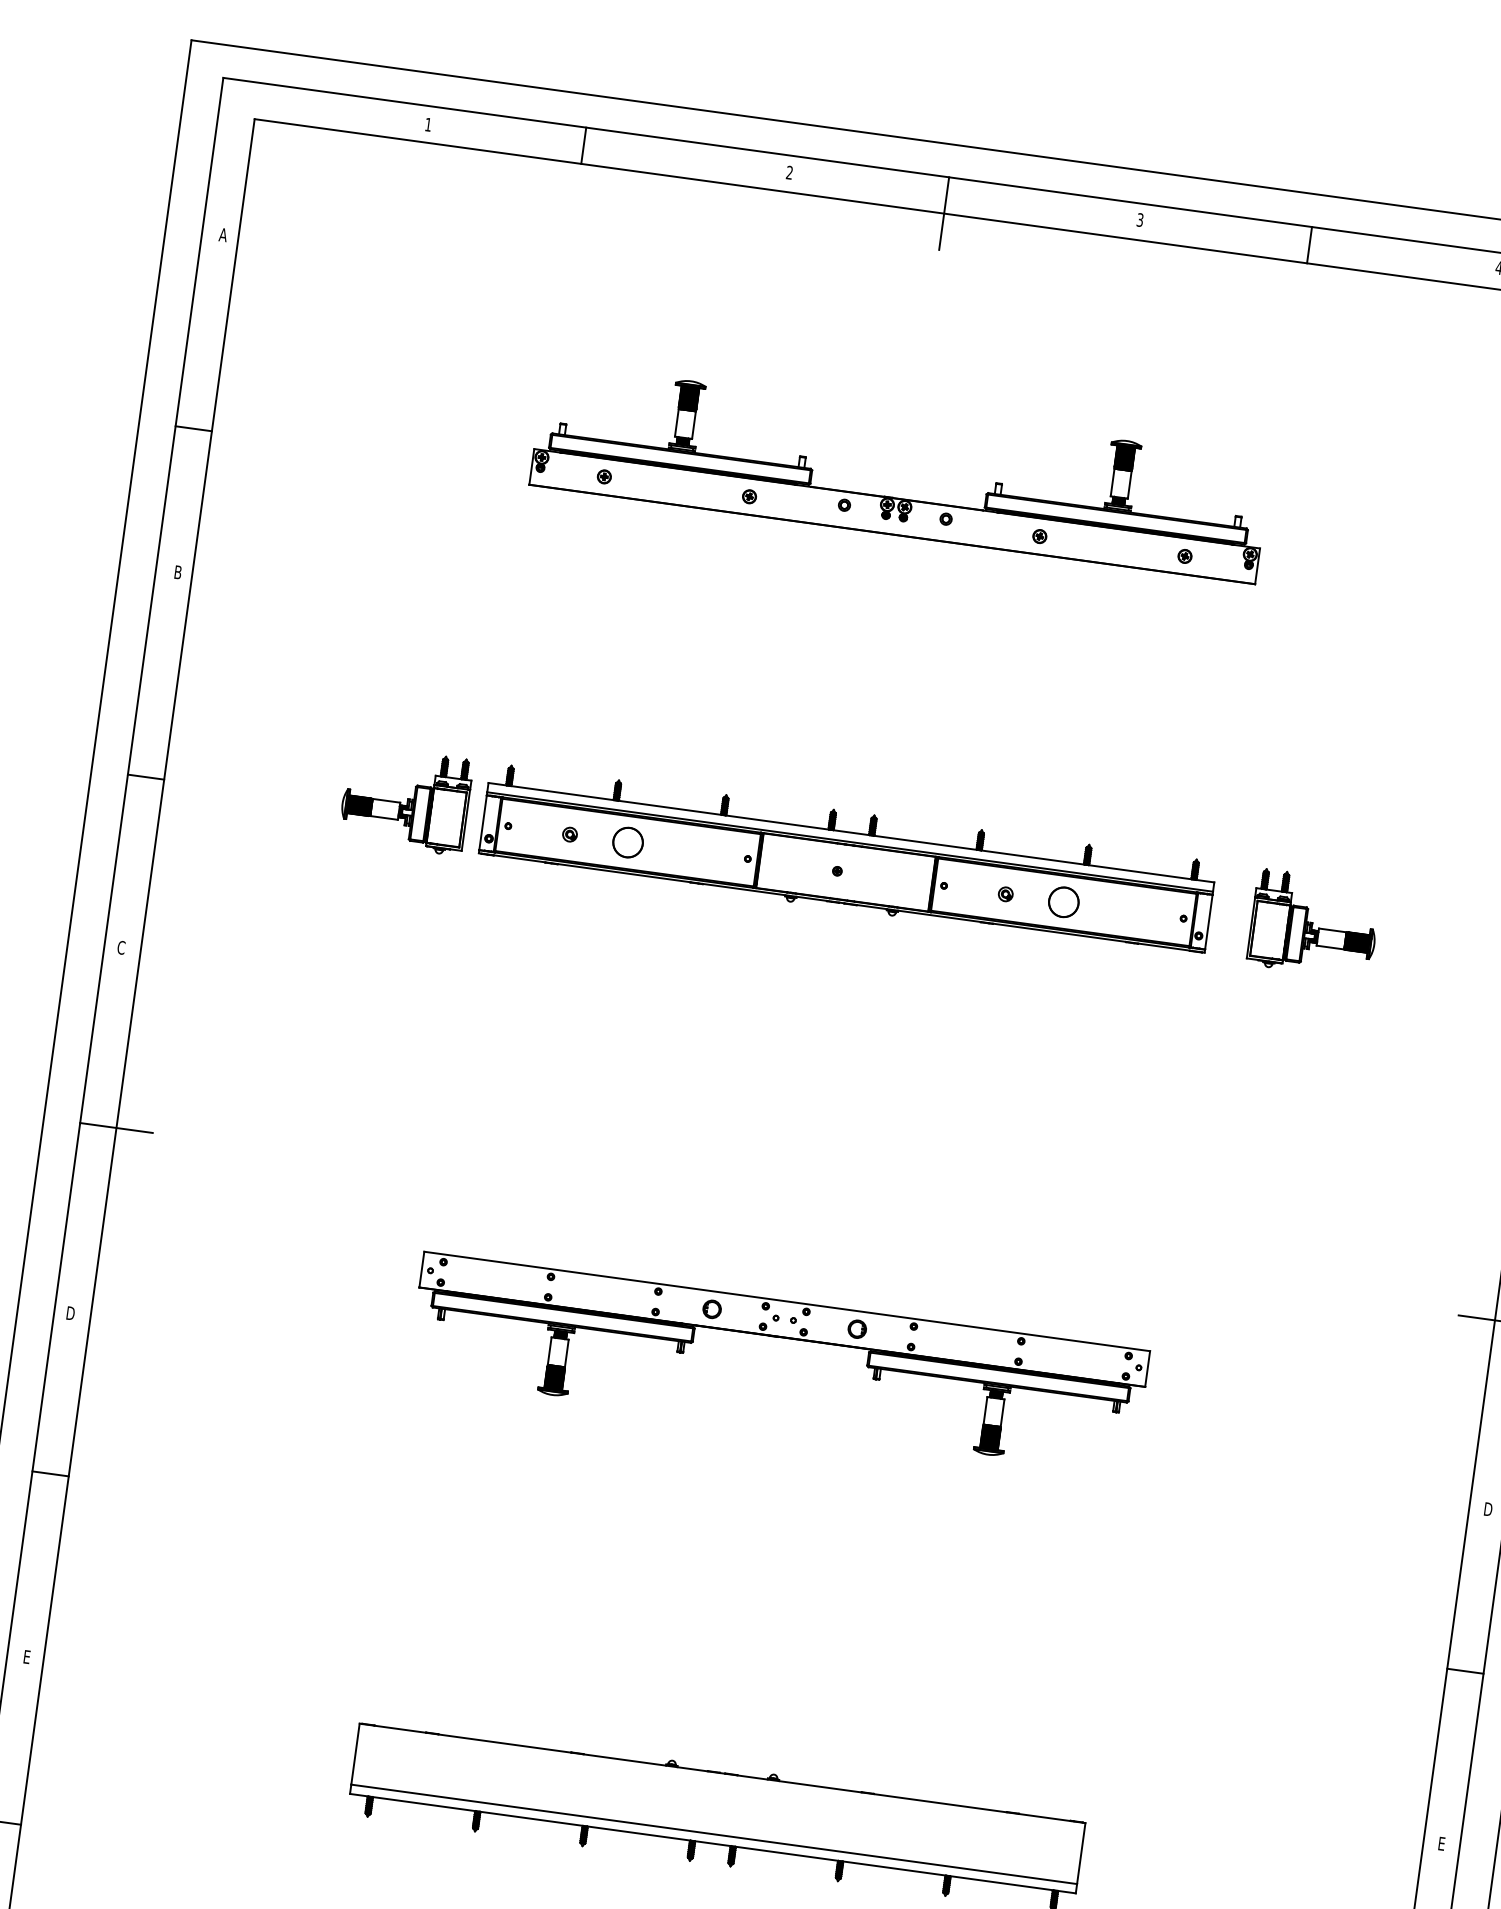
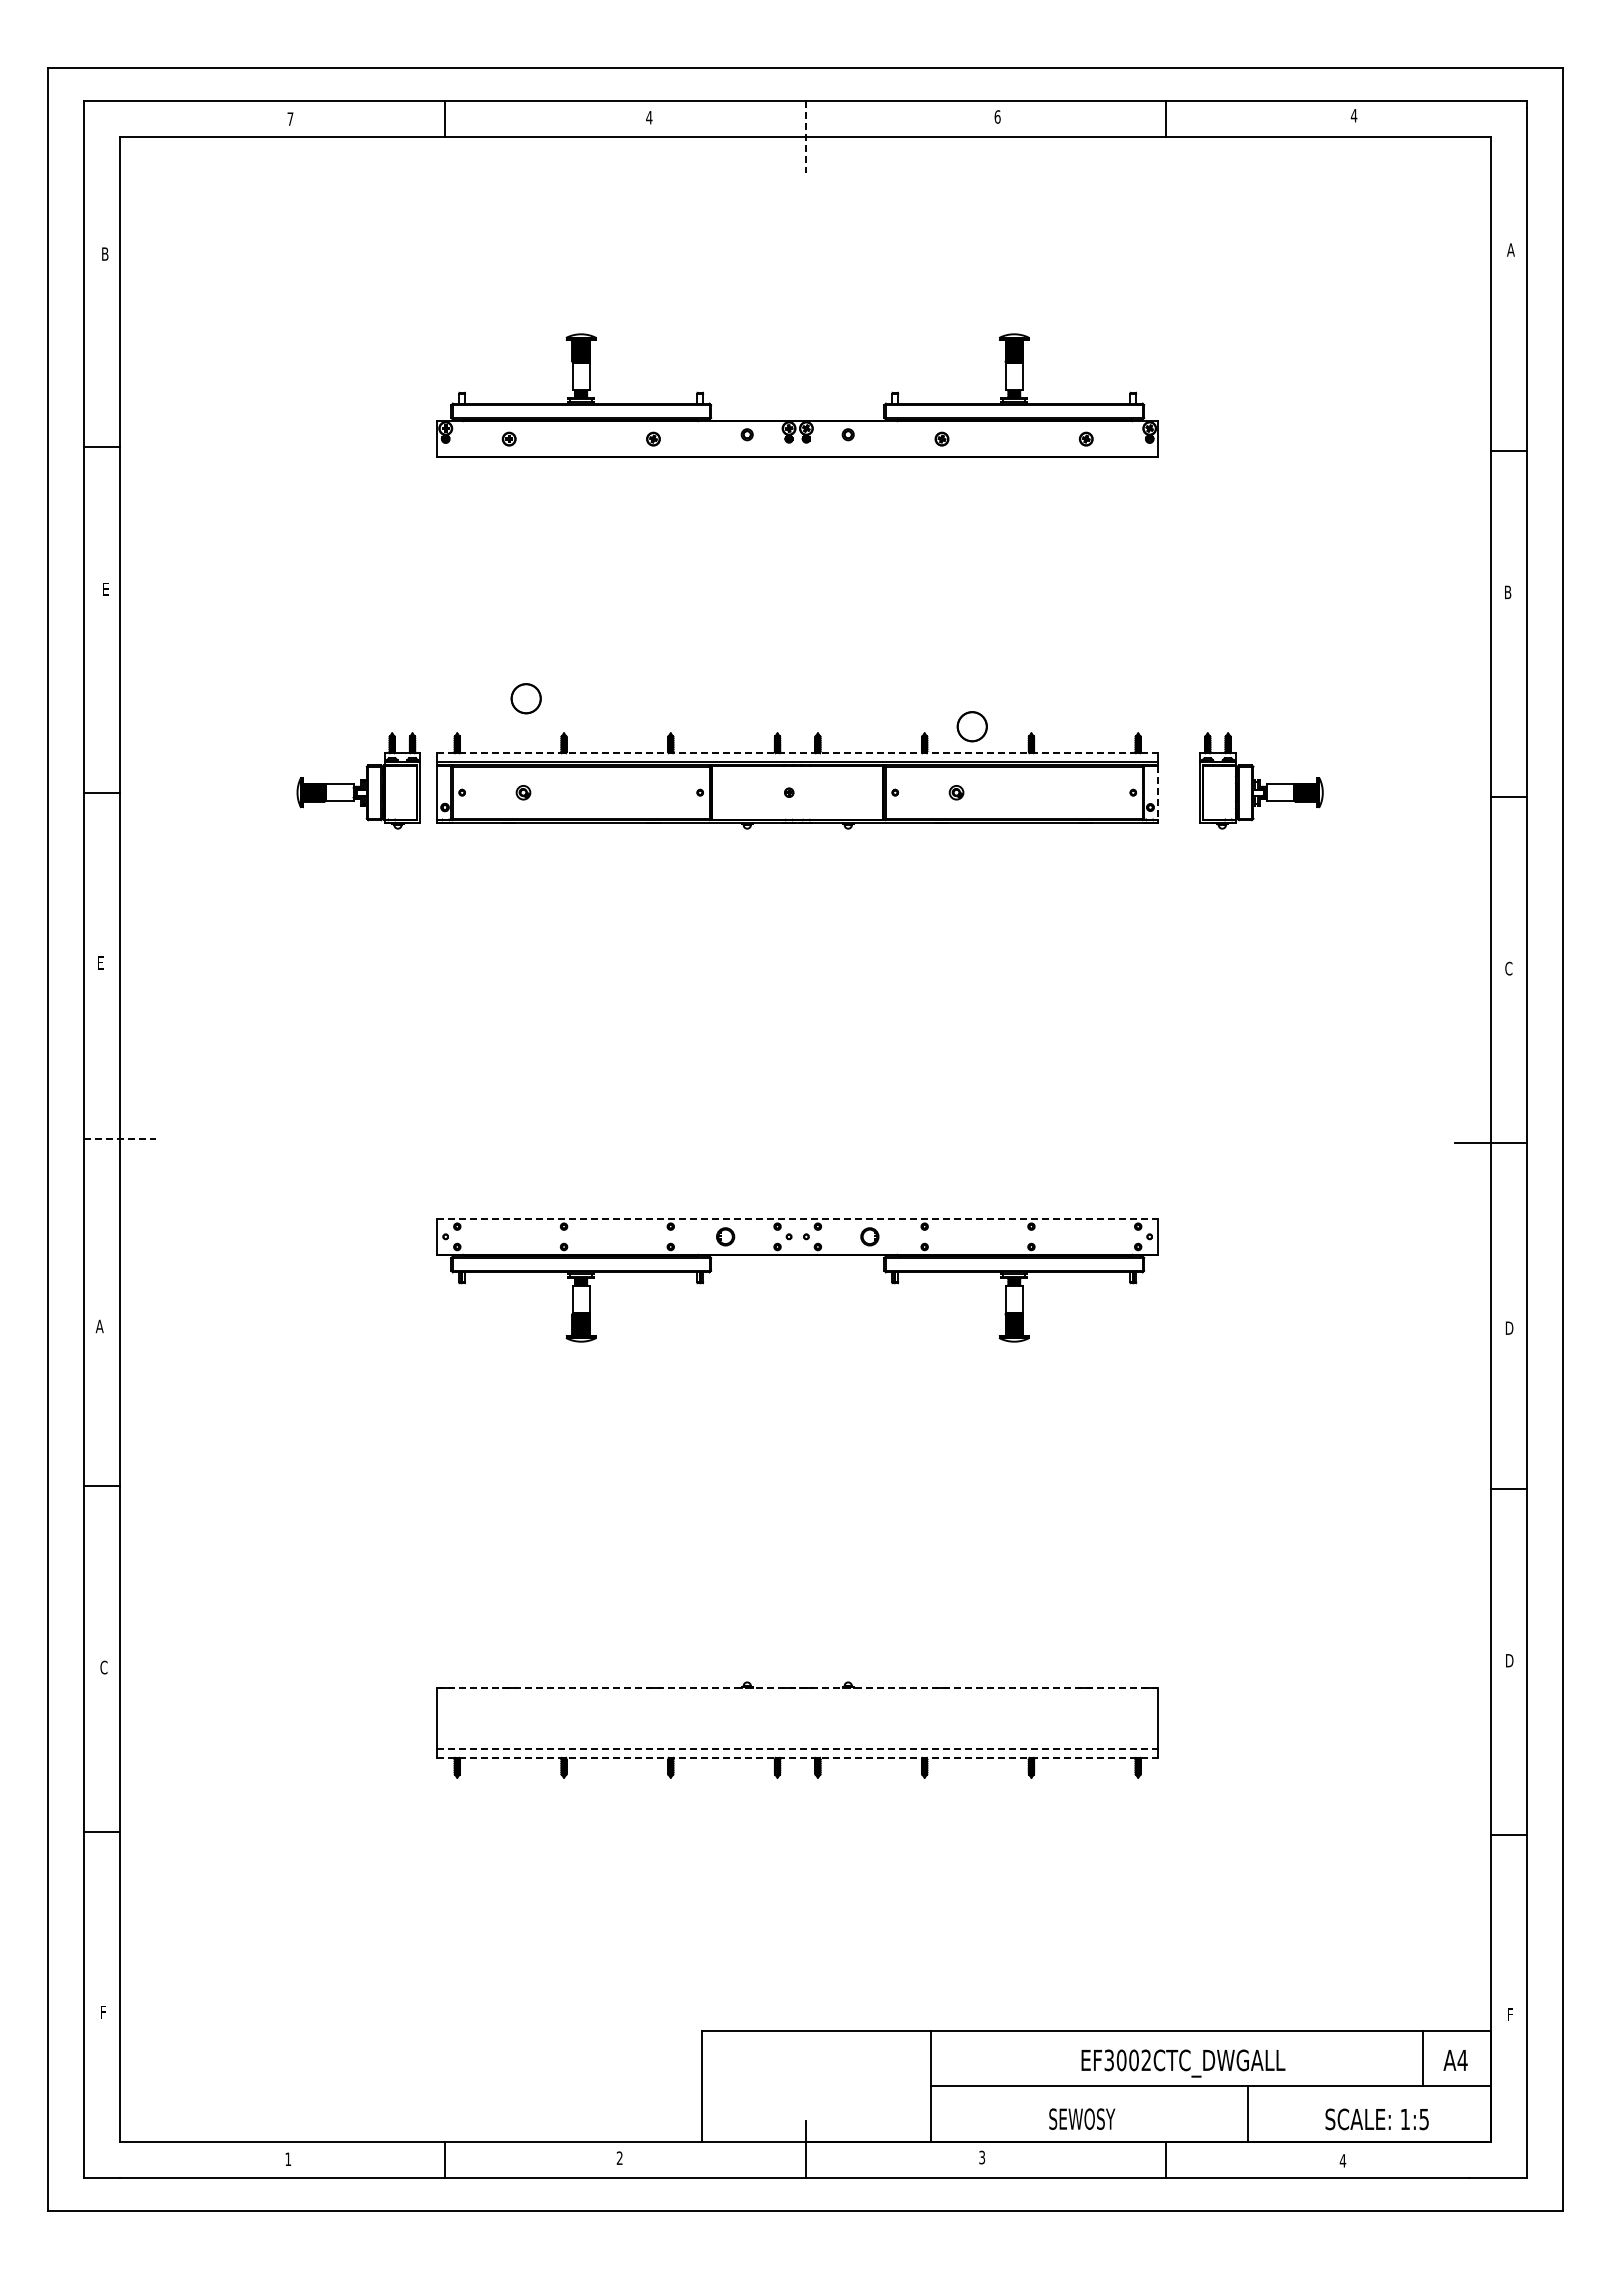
text: (428, 124) -> (290, 118), 1 -> 7
text: (789, 172) -> (649, 117), 2 -> 4
line: (944, 214) -> (805, 137), solid -> dashed
text: (1140, 219) -> (997, 116), 3 -> 6
text: (223, 234) -> (105, 253), A -> B
text: (178, 571) -> (106, 588), B -> E
line: (851, 832) -> (797, 753), solid -> dashed
circle: (627, 842) -> (525, 698), moved
circle: (1063, 901) -> (971, 726), moved
line: (1208, 922) -> (1158, 793), solid -> dashed
text: (120, 947) -> (100, 962), C -> E
line: (116, 1128) -> (120, 1139), solid -> dashed
line: (786, 1301) -> (797, 1219), solid -> dashed
text: (69, 1313) -> (99, 1326), D -> A
text: (26, 1656) -> (103, 1667), E -> C
line: (722, 1773) -> (797, 1688), solid -> dashed
line: (713, 1834) -> (797, 1748), solid -> dashed
line: (712, 1843) -> (797, 1757), solid -> dashed
text: (1442, 1843) -> (1509, 1660), E -> D

